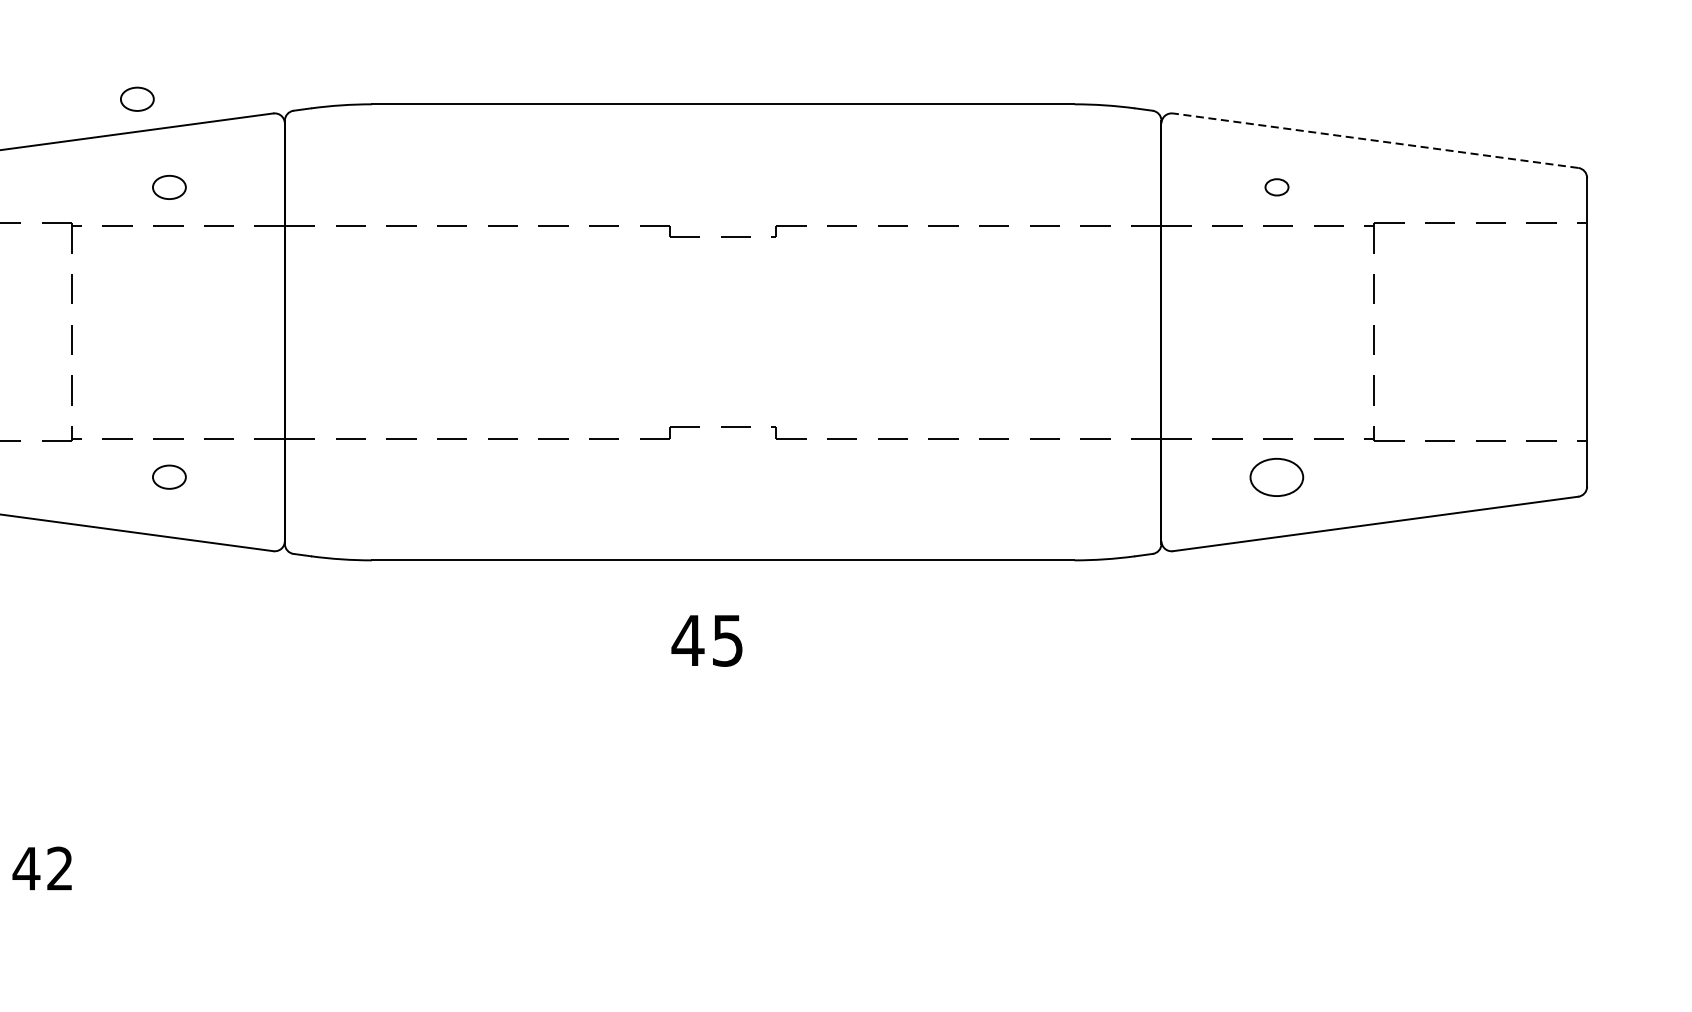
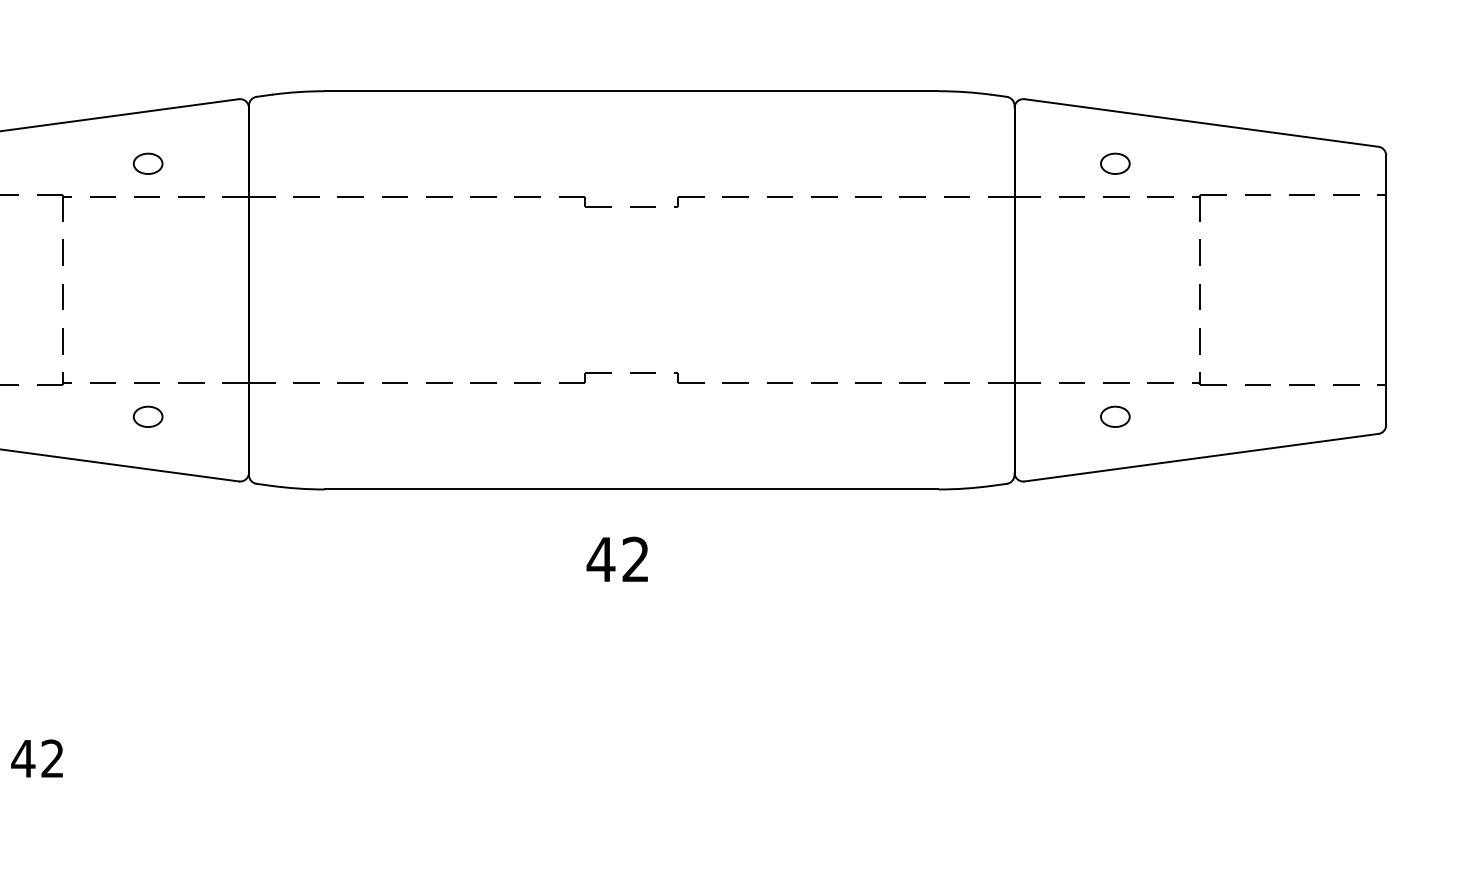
part: (136, 98) -> (119, 86), removed
line: (1375, 141) -> (1201, 123), dashed -> solid
part: (1277, 187) -> (1115, 163), size x1.43
part: (1277, 476) -> (1115, 416), size x0.62
text: (727, 640) -> (635, 559), 45 -> 42

